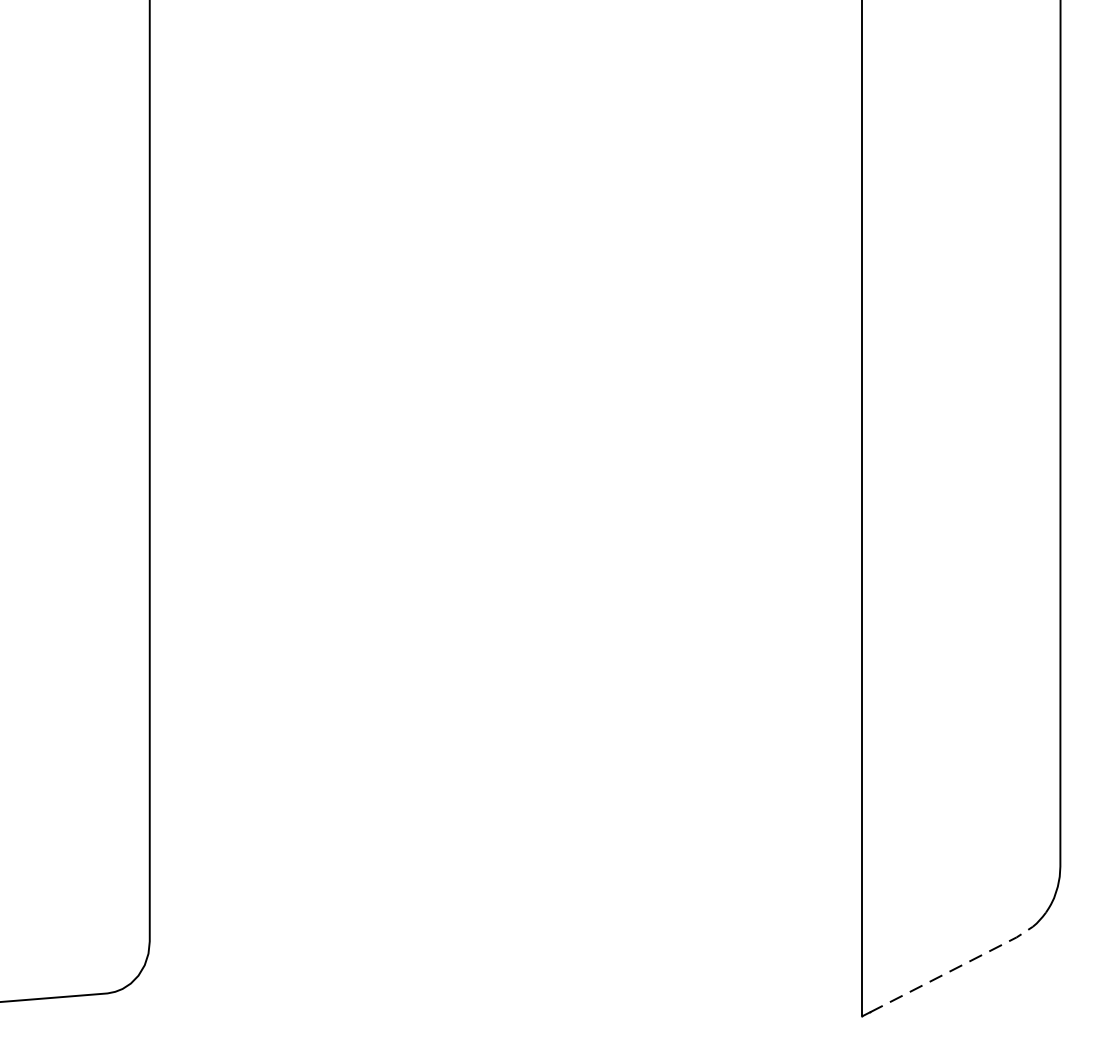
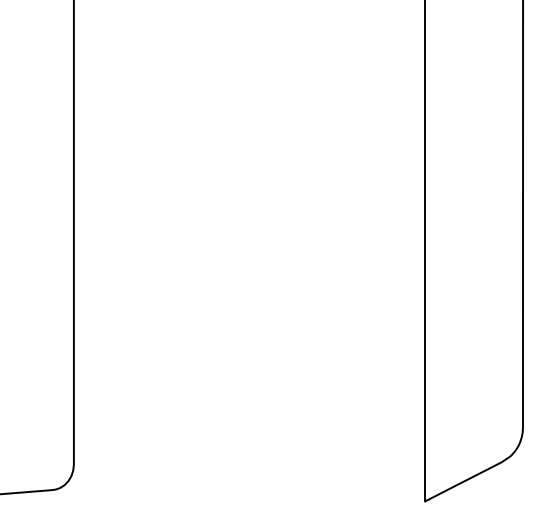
line: (953, 970) -> (470, 478), dashed -> solid

